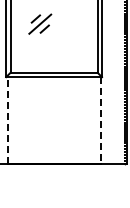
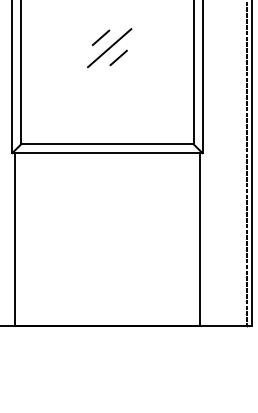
part: (40, 23) -> (110, 46), moved
line: (7, 120) -> (14, 239), dashed -> solid
line: (100, 121) -> (199, 241), dashed -> solid

